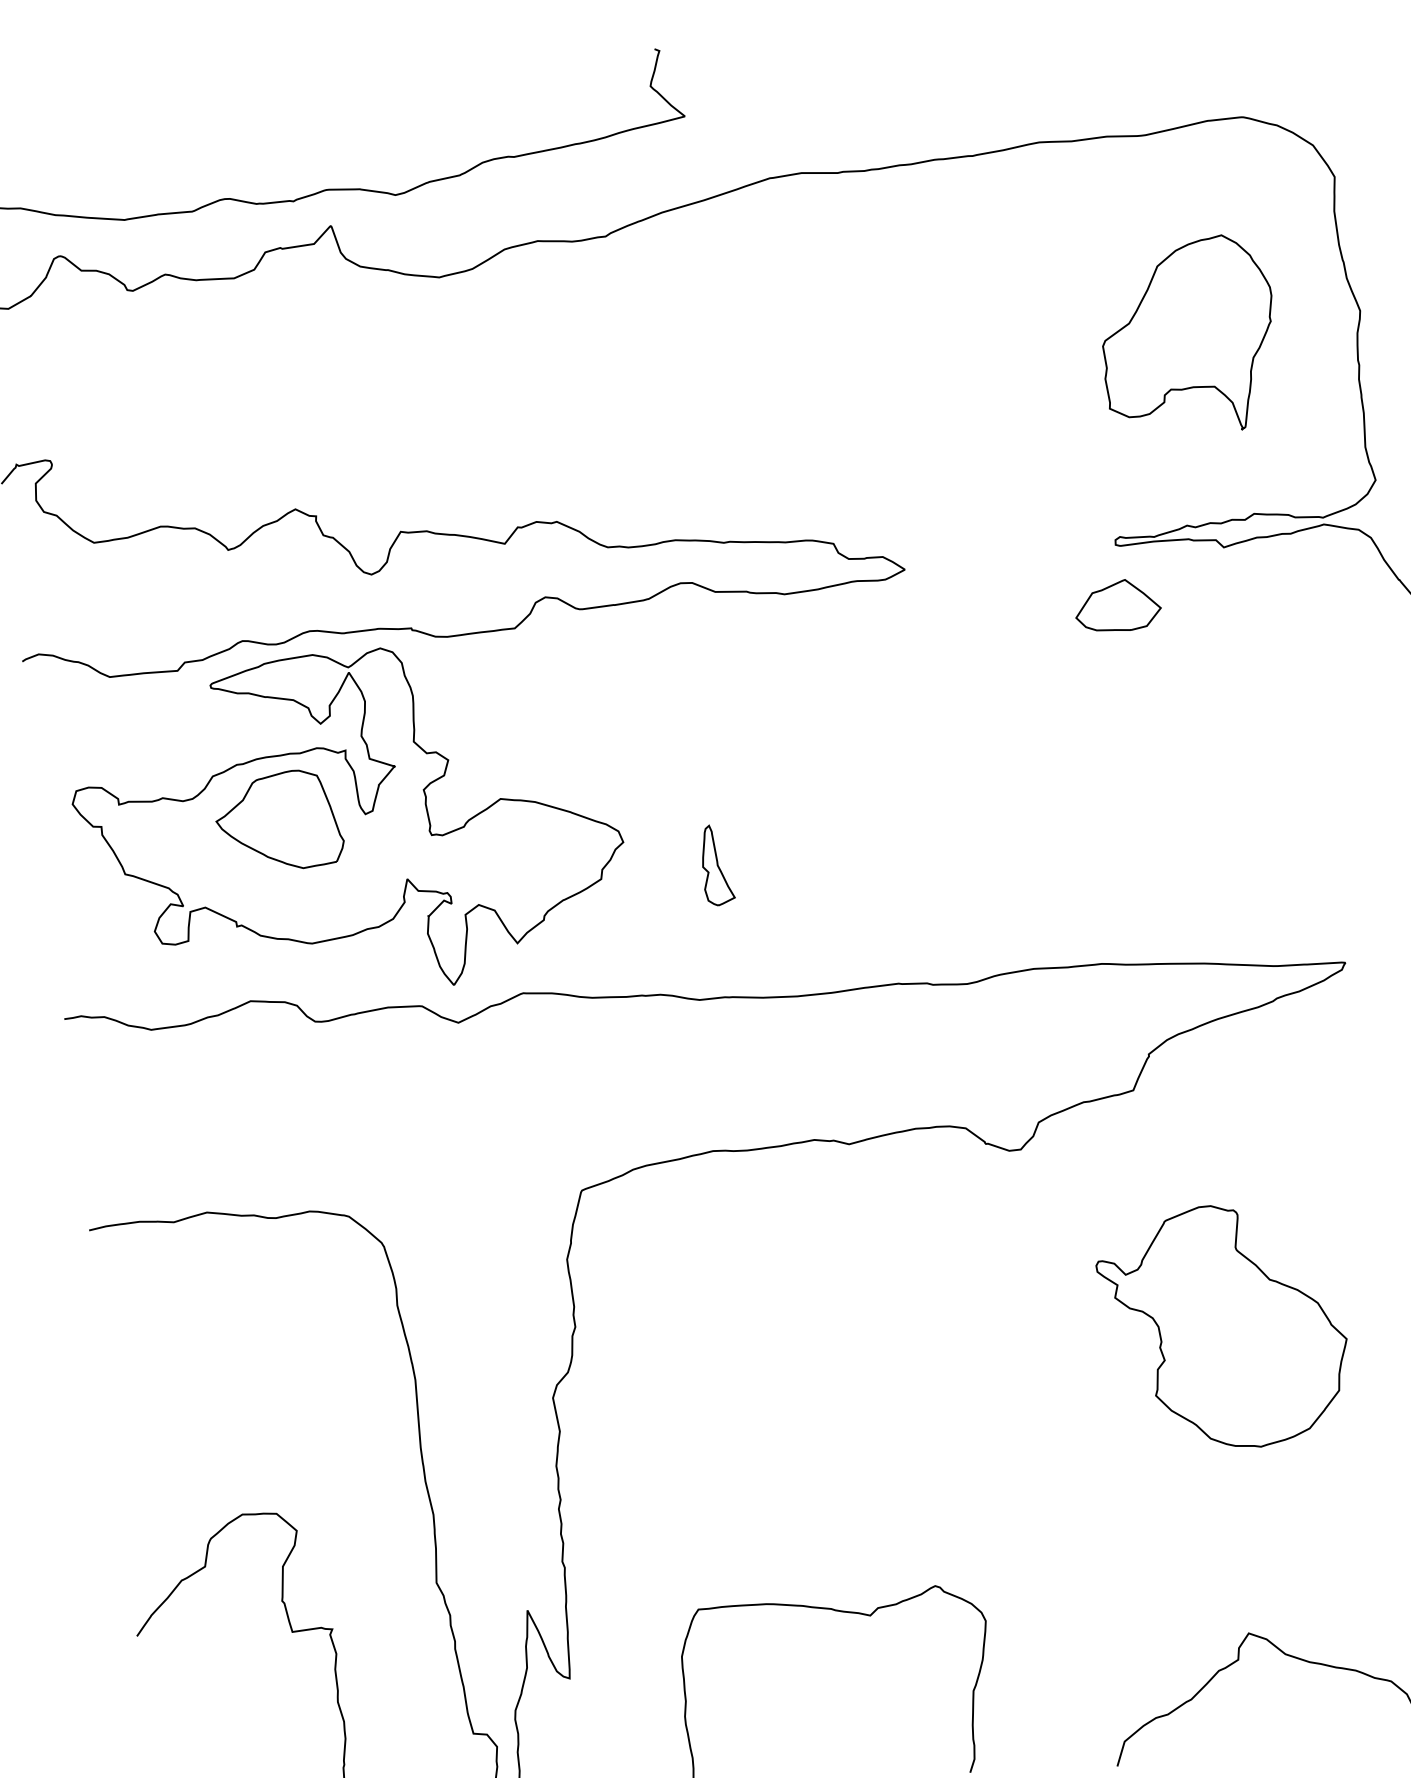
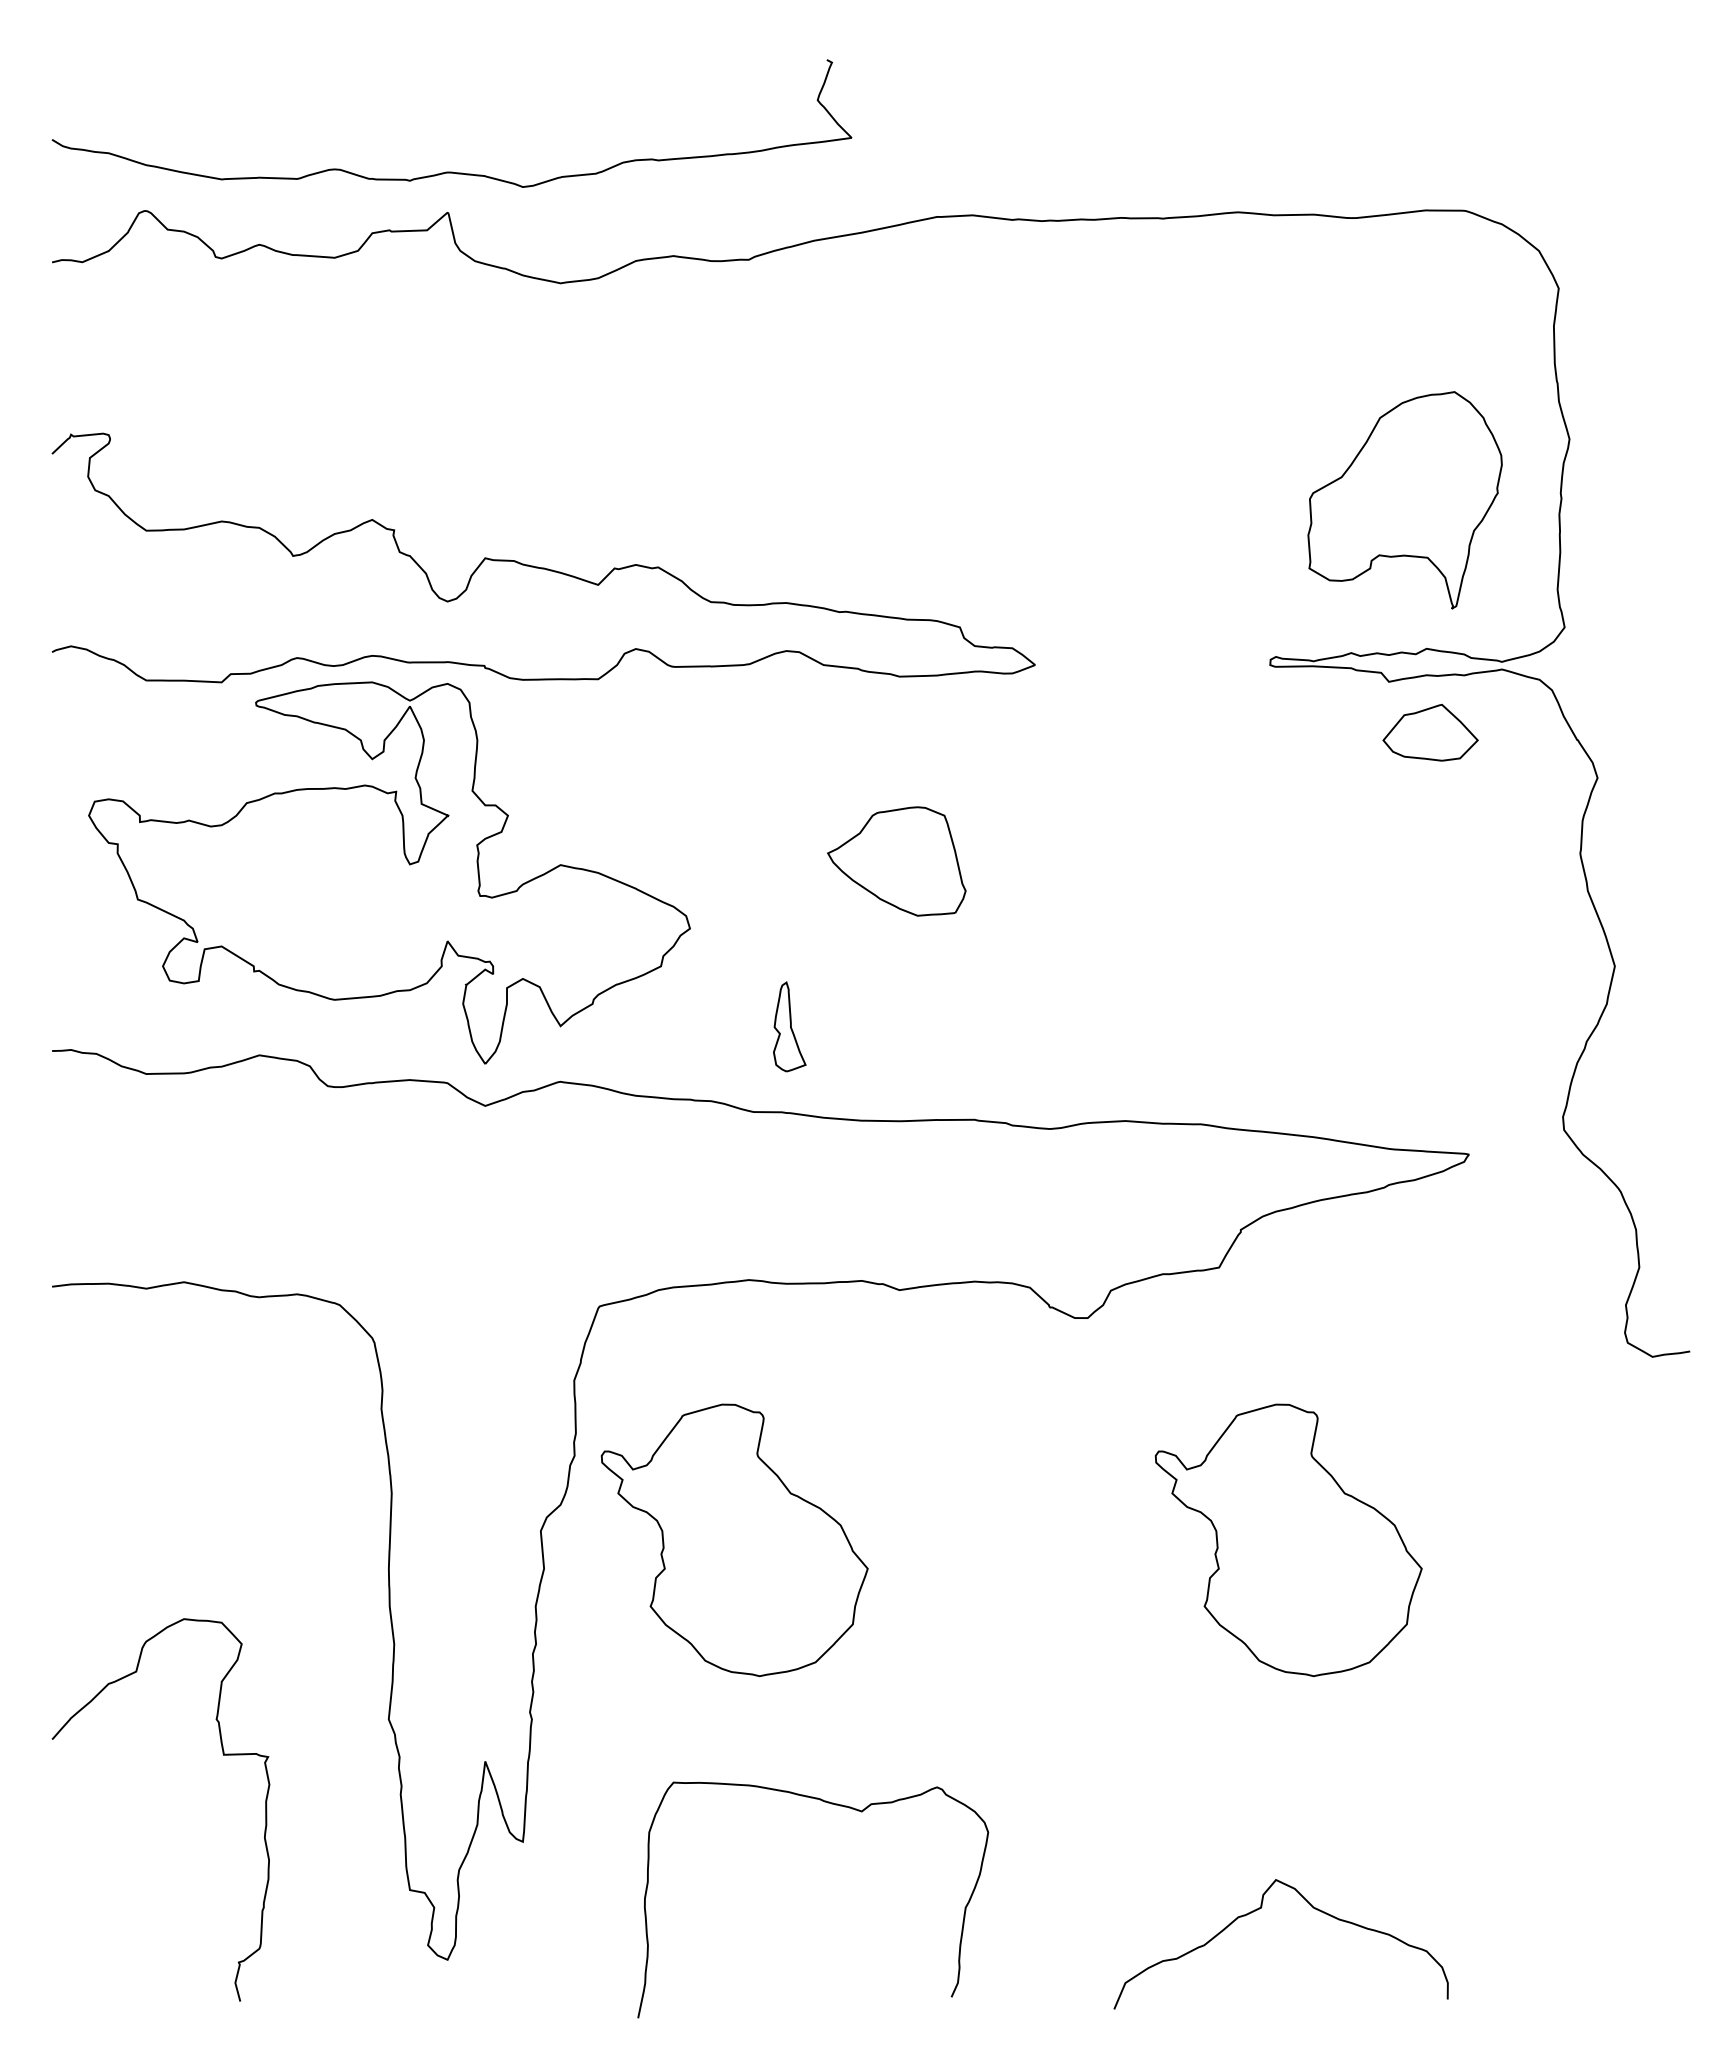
part: (1187, 337) -> (1404, 500), moved
part: (1117, 605) -> (1430, 732), moved
part: (278, 821) -> (896, 861), moved
part: (716, 864) -> (789, 1026), moved
part: (727, 1386) -> (734, 1540), added

